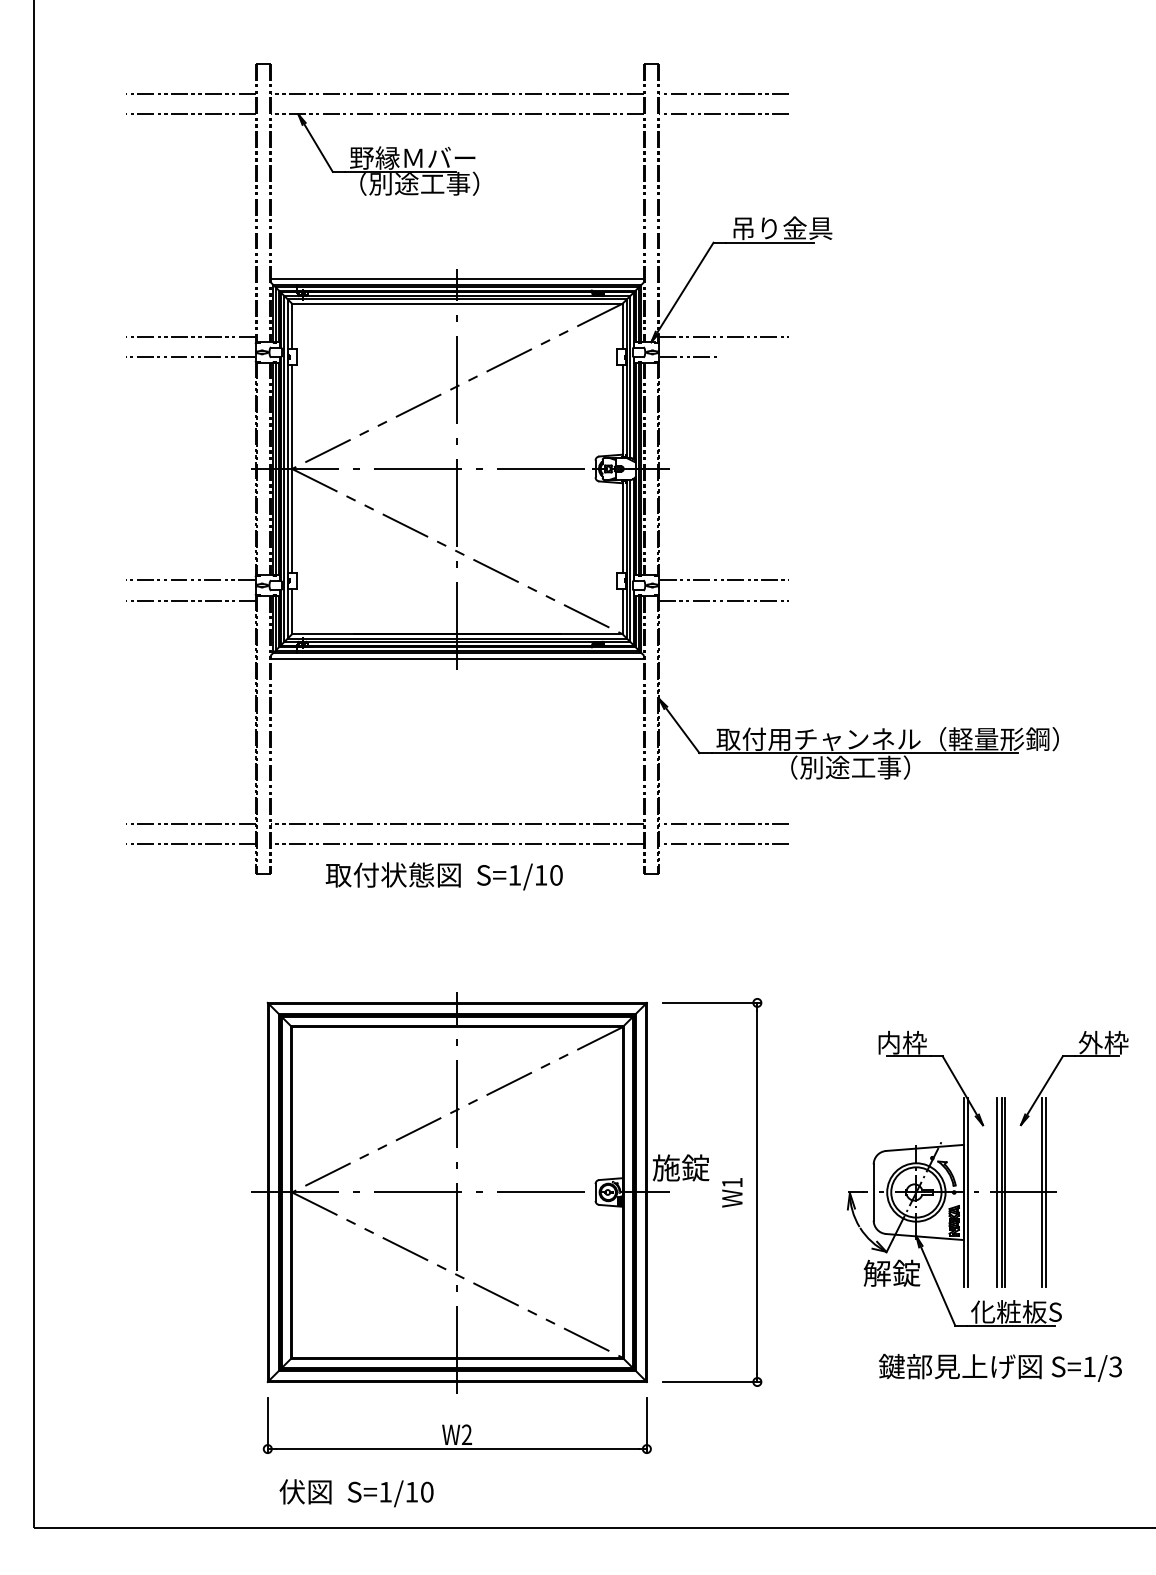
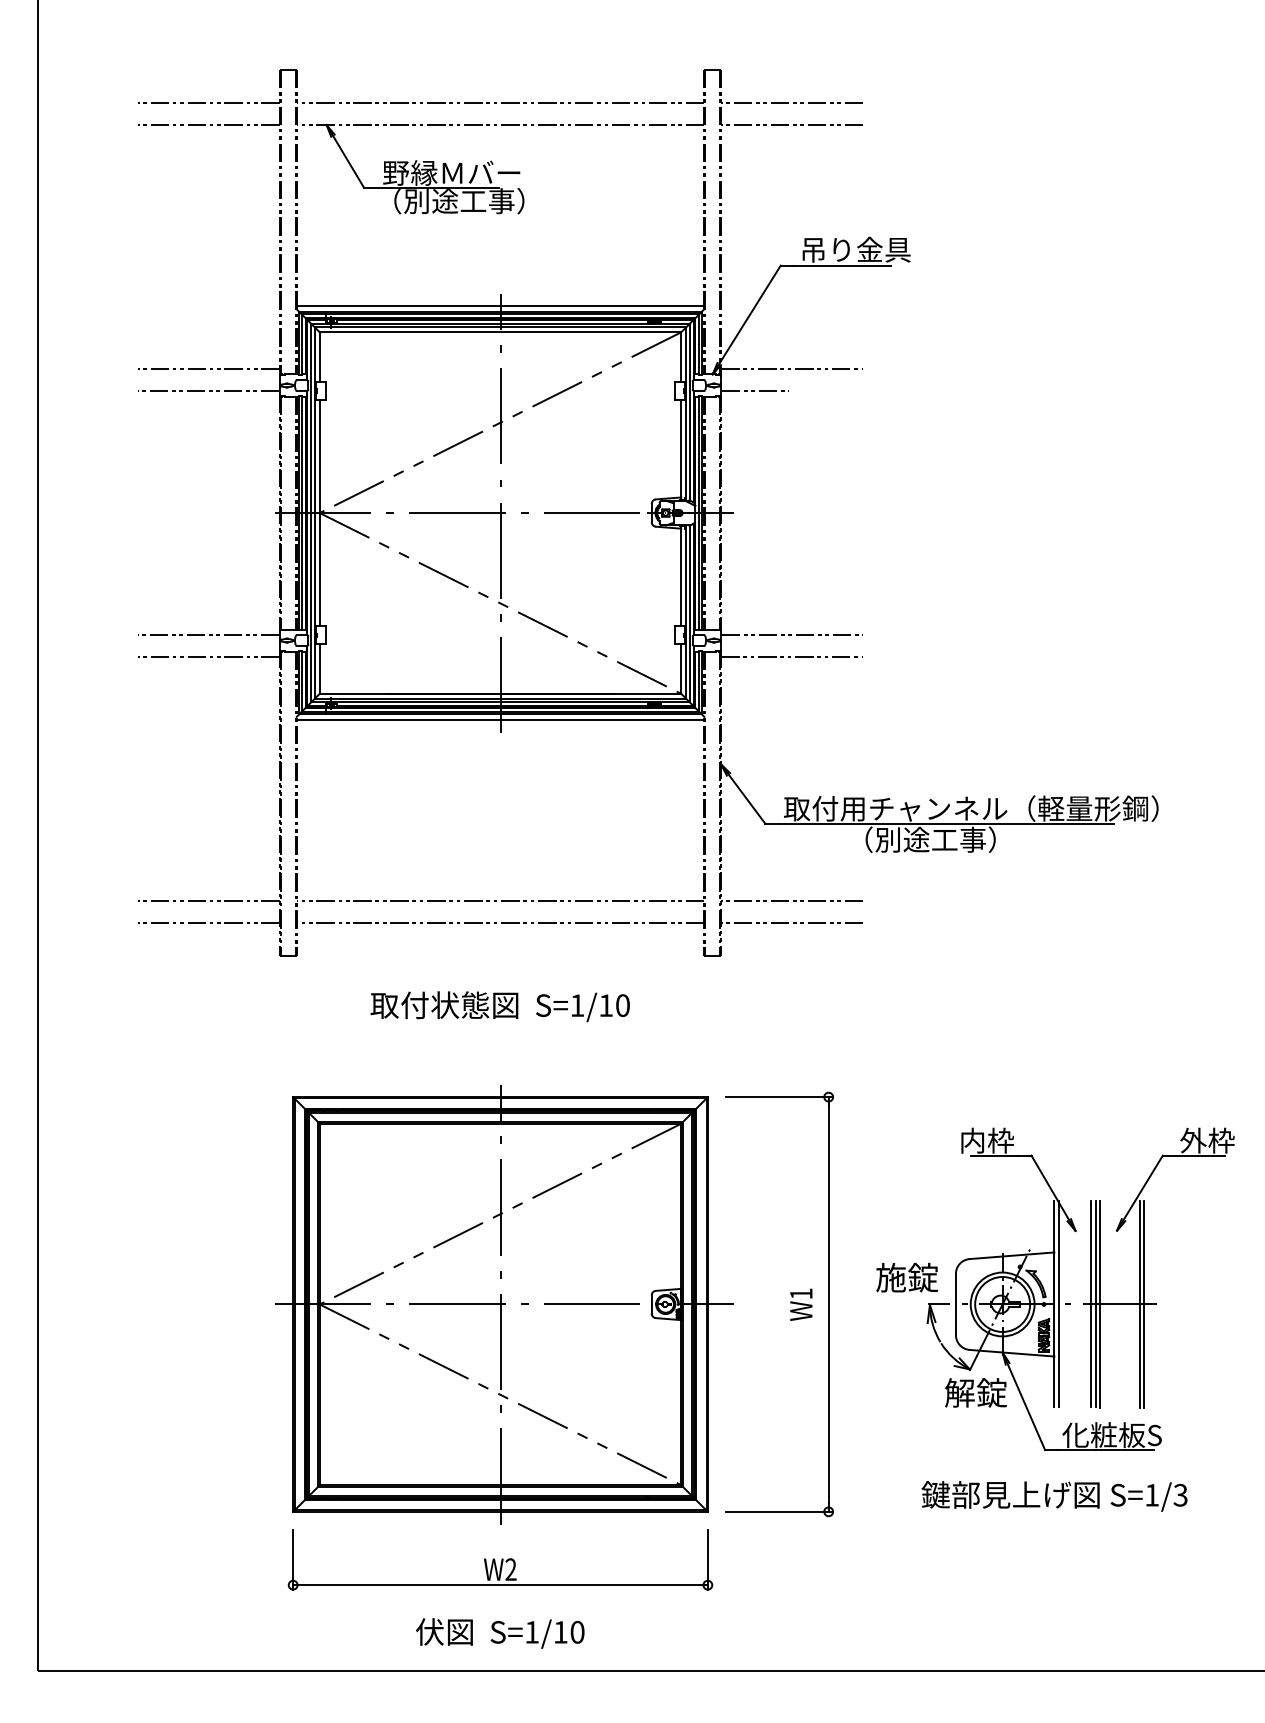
text: (443, 876) -> (499, 1006), moved
text: (681, 1167) -> (907, 1277), moved
text: (1000, 1368) -> (1054, 1496), moved
text: (356, 1493) -> (500, 1633), moved

